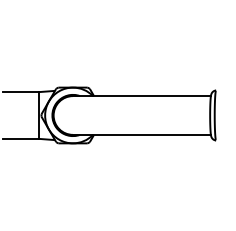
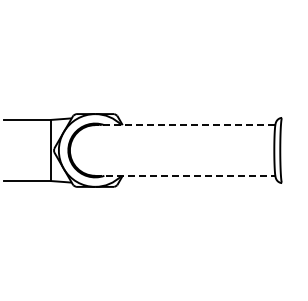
line: (141, 96) -> (184, 125), solid -> dashed
line: (142, 134) -> (185, 175), solid -> dashed

